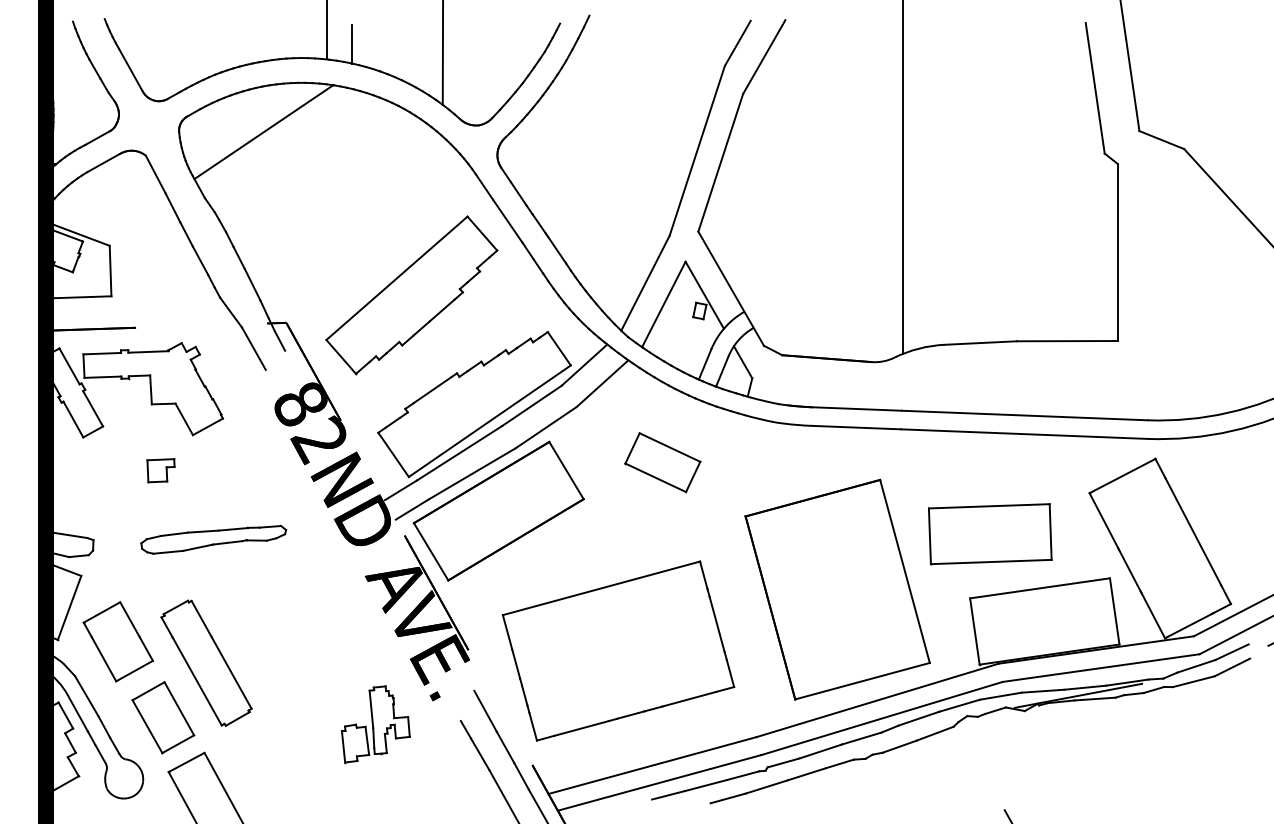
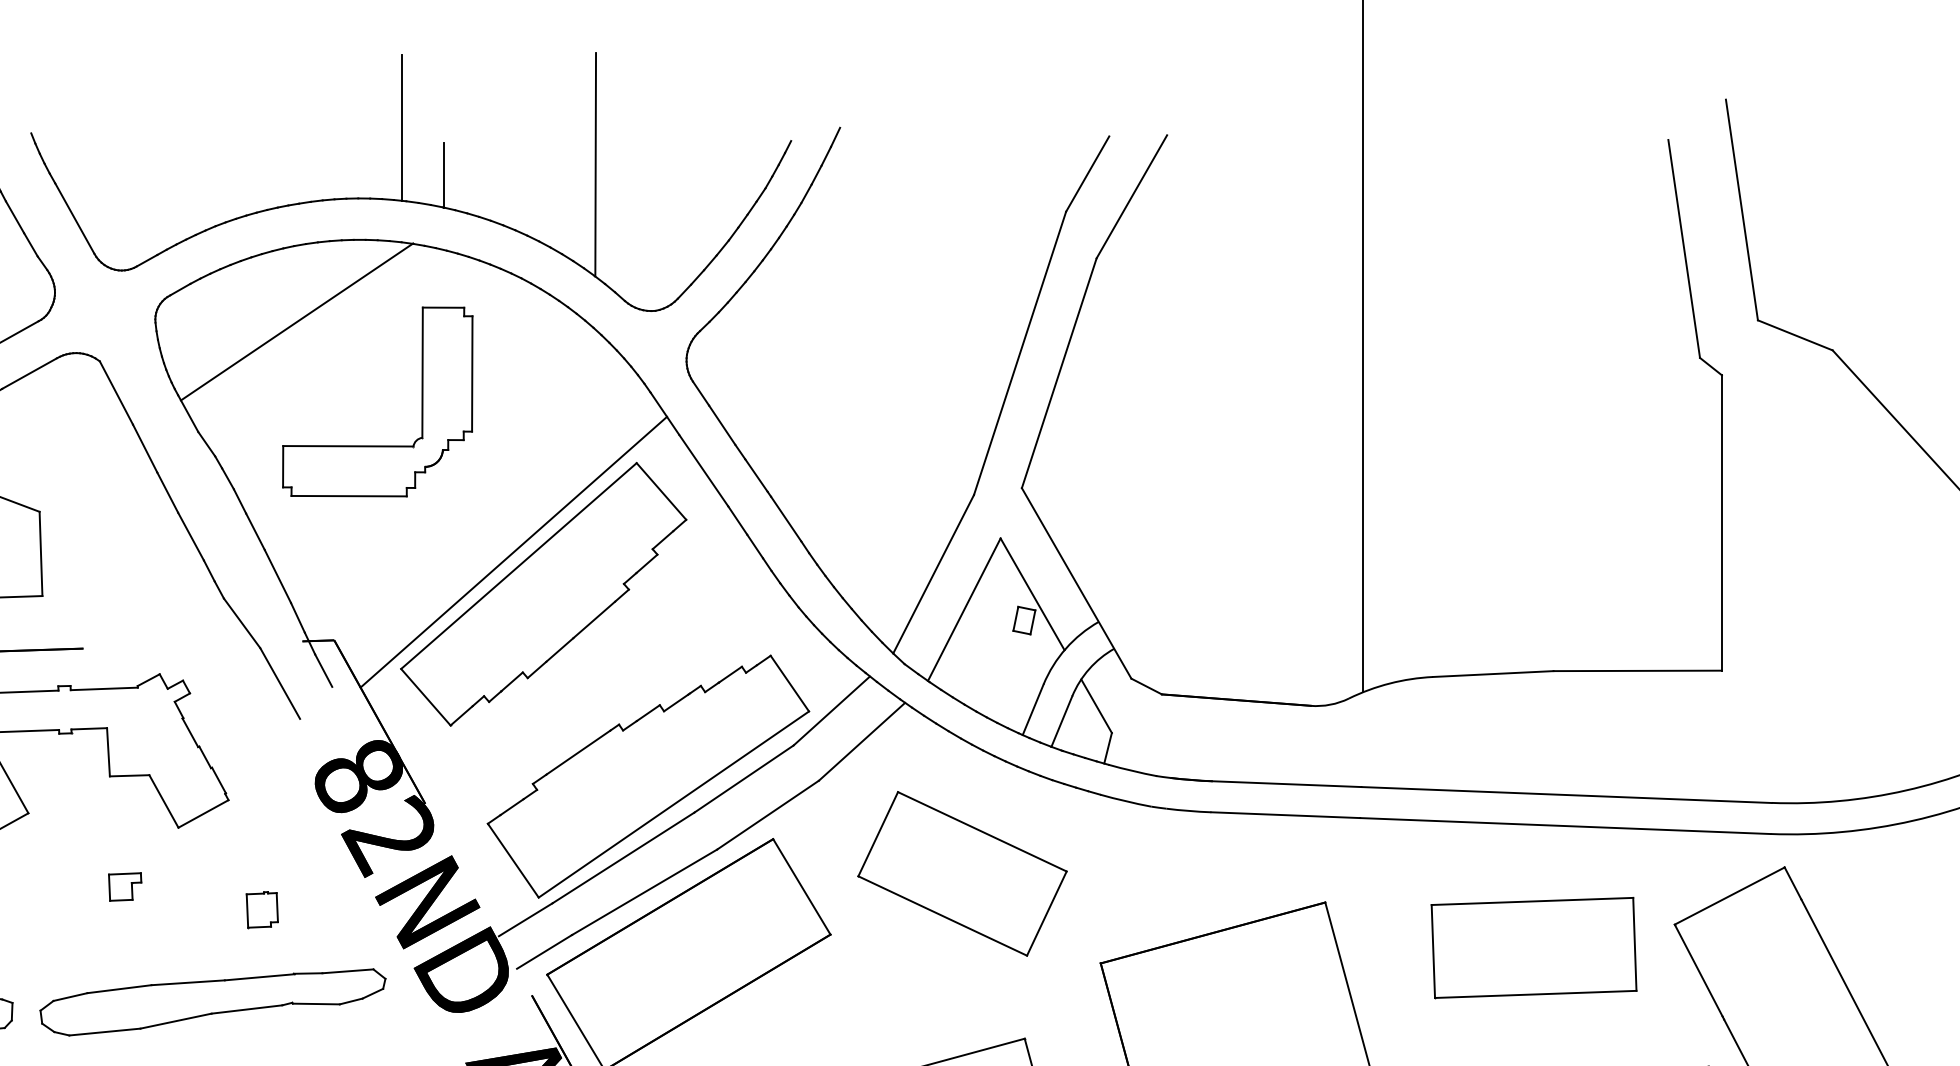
part: (338, 179) -> (421, 401), added
line: (393, 269) -> (513, 551), added
part: (662, 462) -> (962, 873), size x1.67
part: (160, 470) -> (124, 886), size x0.71
part: (242, 484) -> (261, 910), added
part: (990, 534) -> (1534, 948), moved
part: (213, 539) -> (212, 1001), size x1.43

